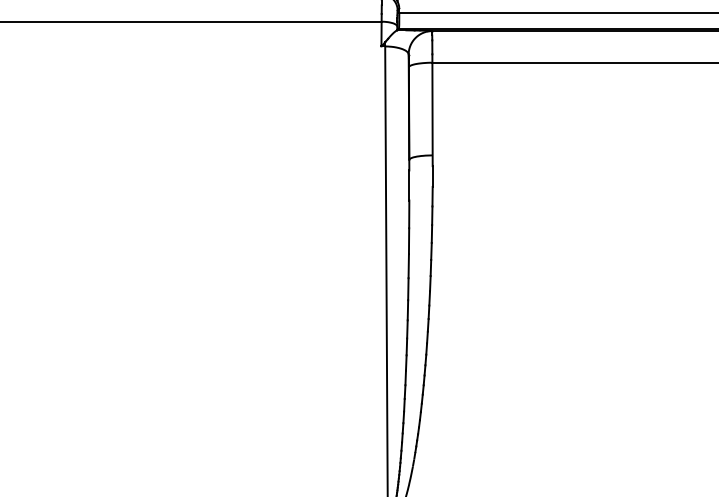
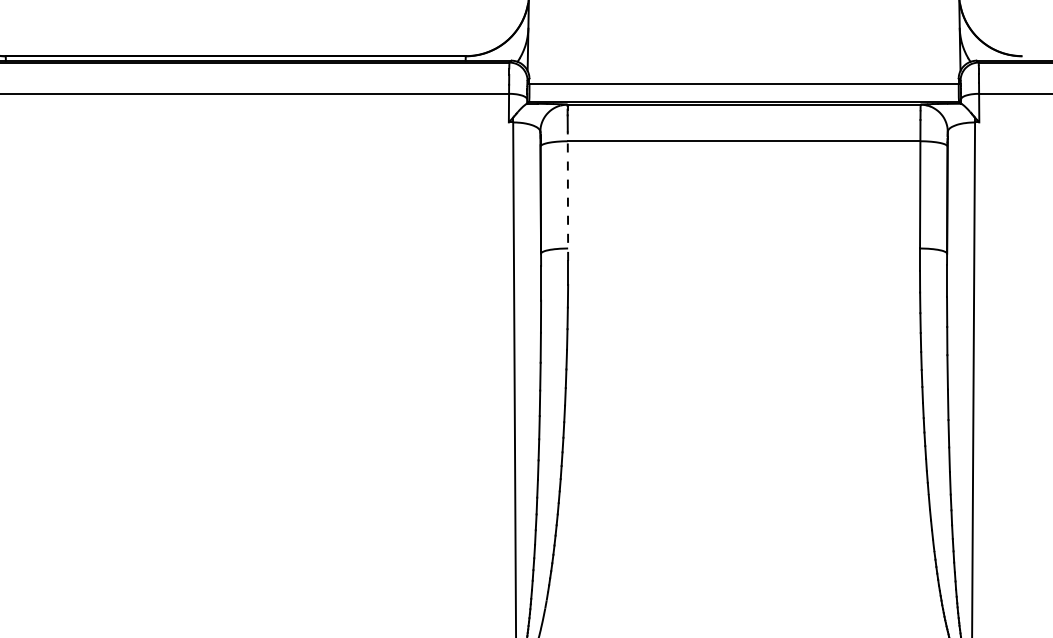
line: (432, 110) -> (567, 196), solid -> dashed

